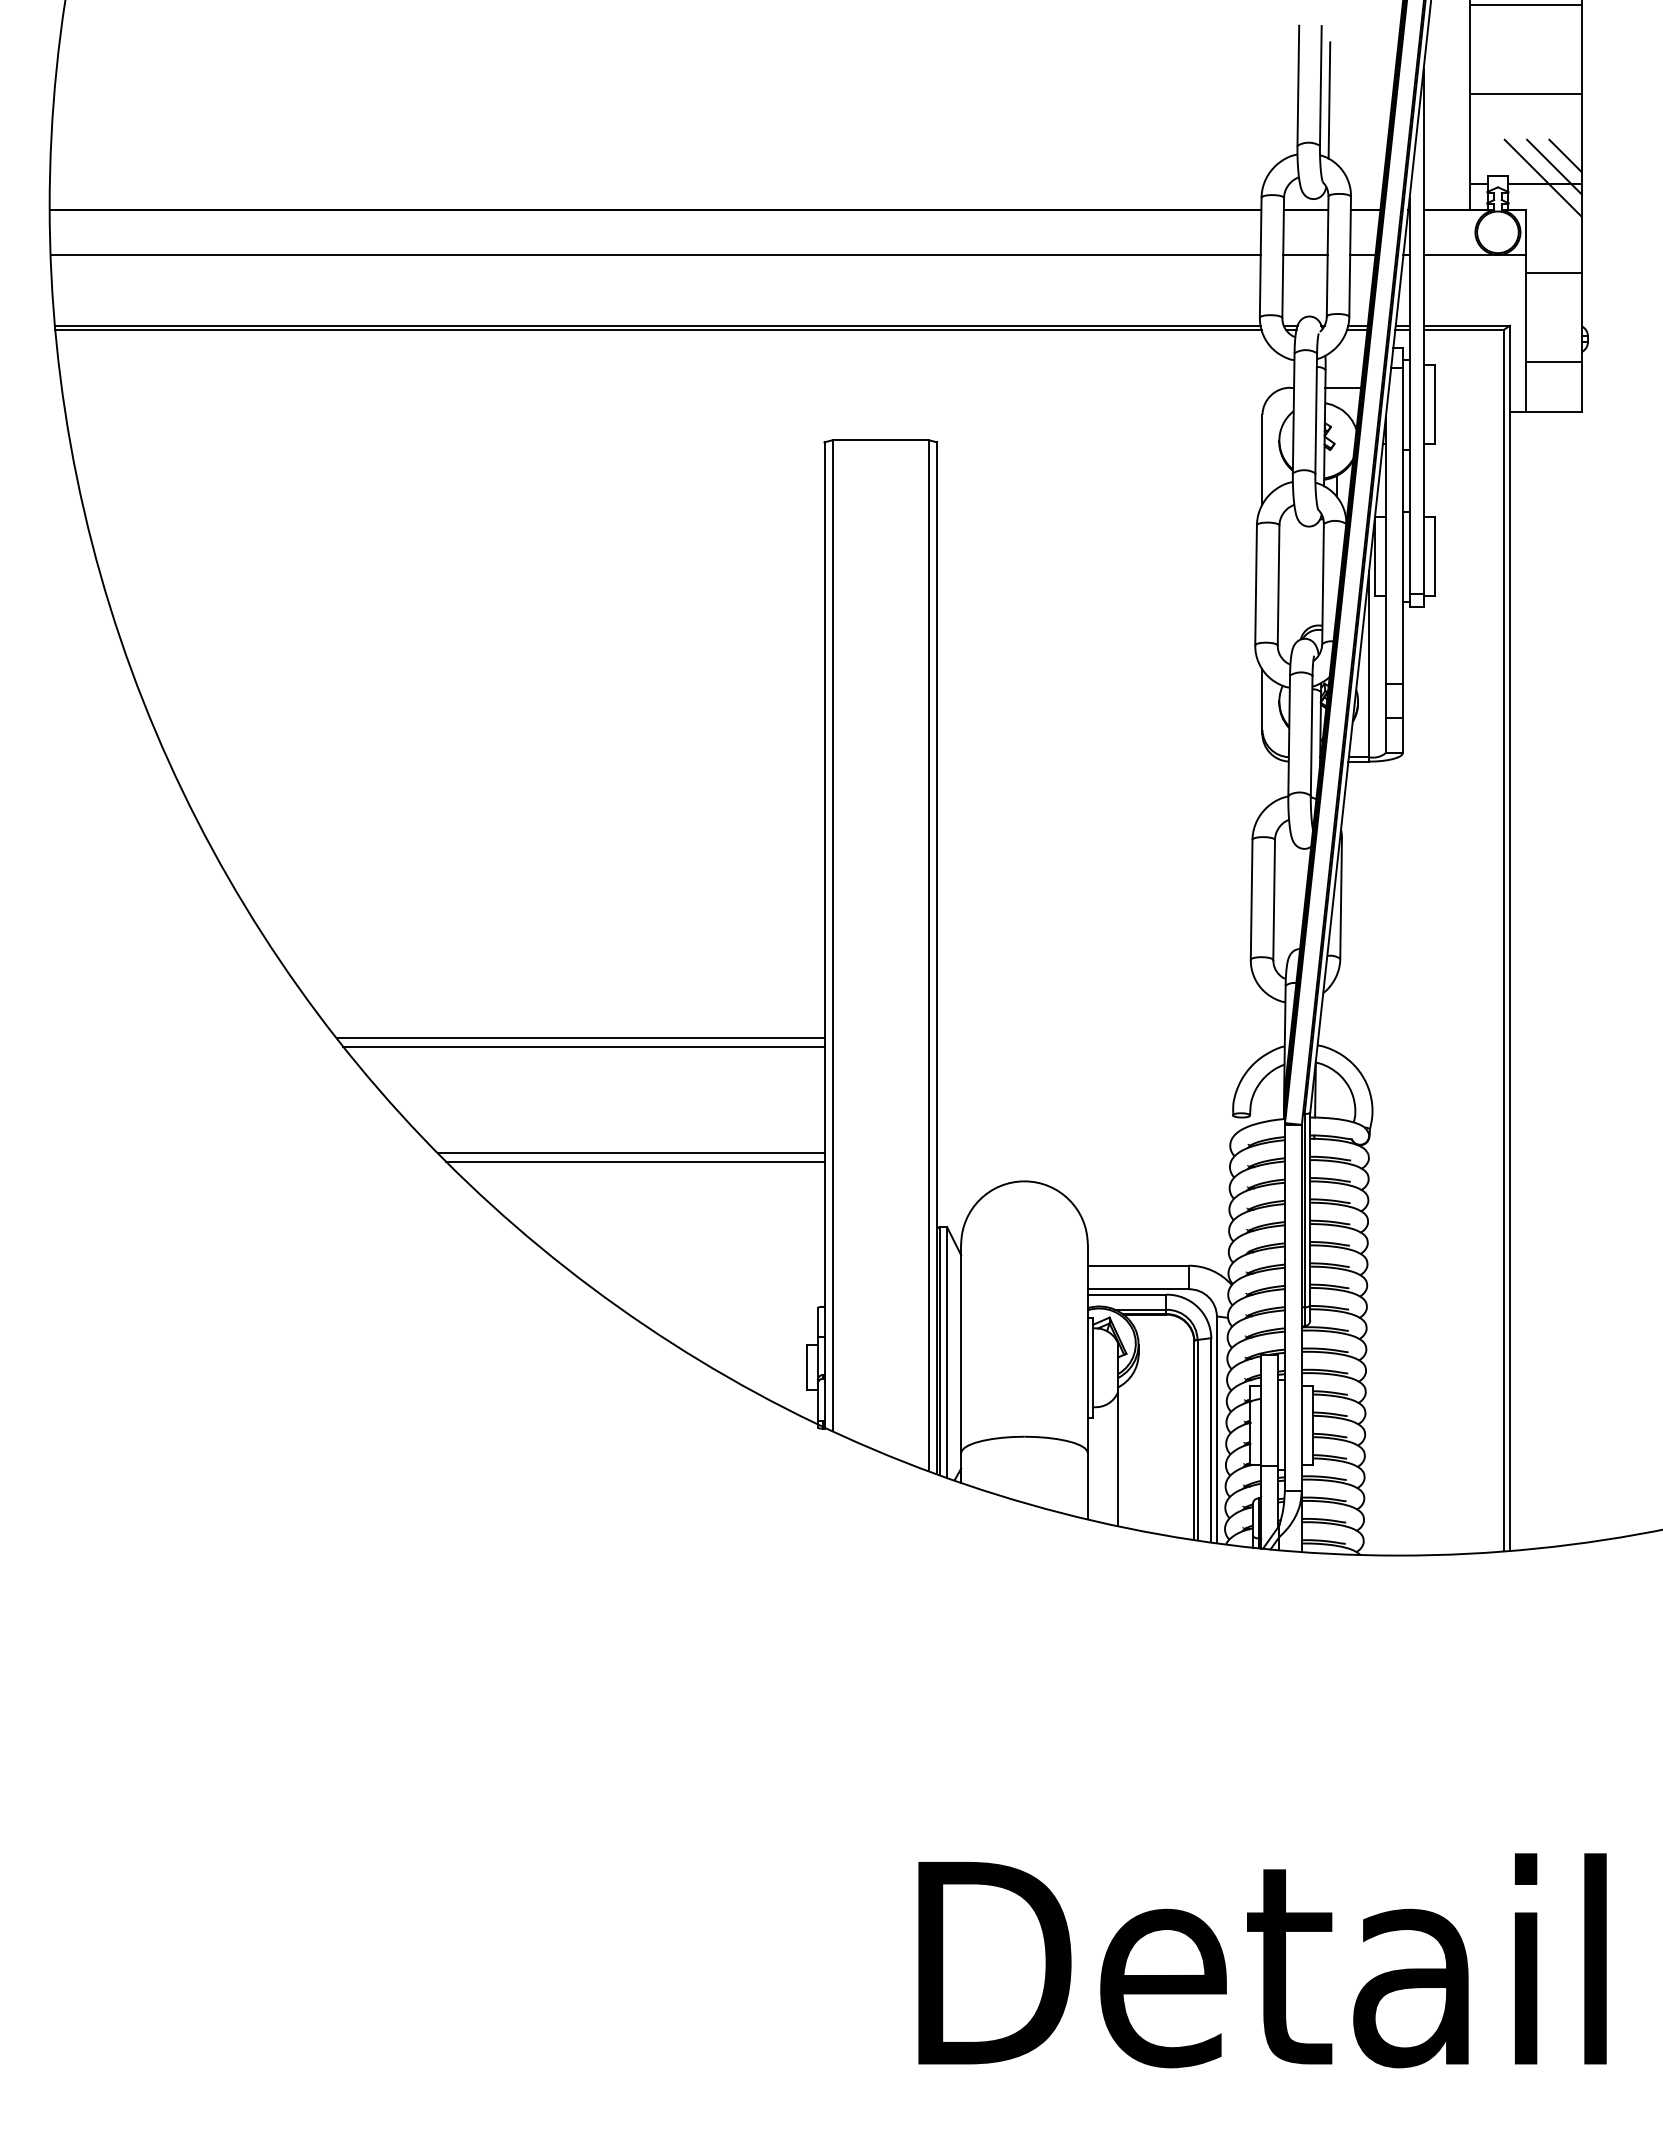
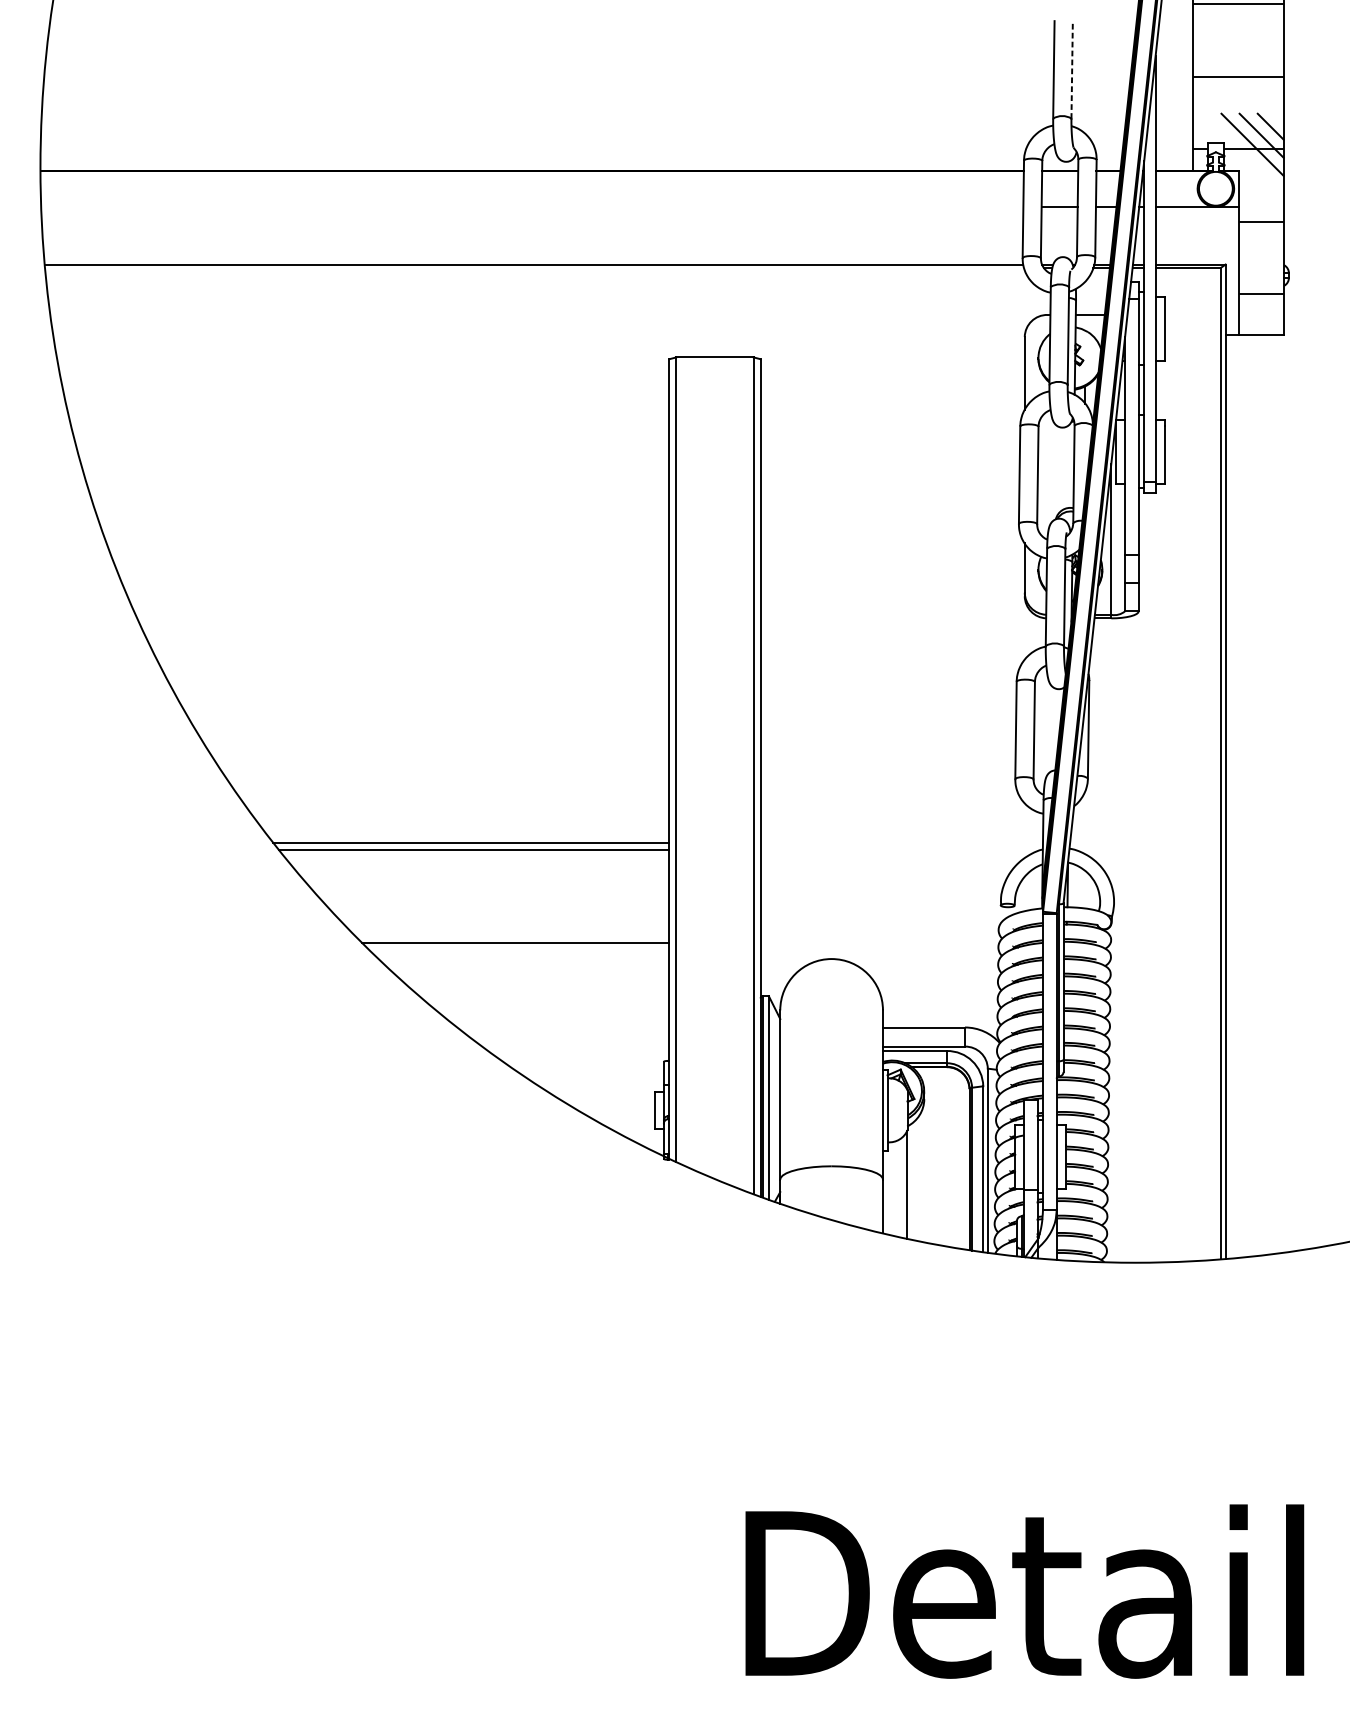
line: (1320, 85) -> (1071, 69), solid -> dashed
line: (1329, 100) -> (1079, 81), removed
line: (655, 254) -> (532, 206), removed
line: (658, 329) -> (534, 267), removed
line: (630, 1153) -> (511, 936), removed

